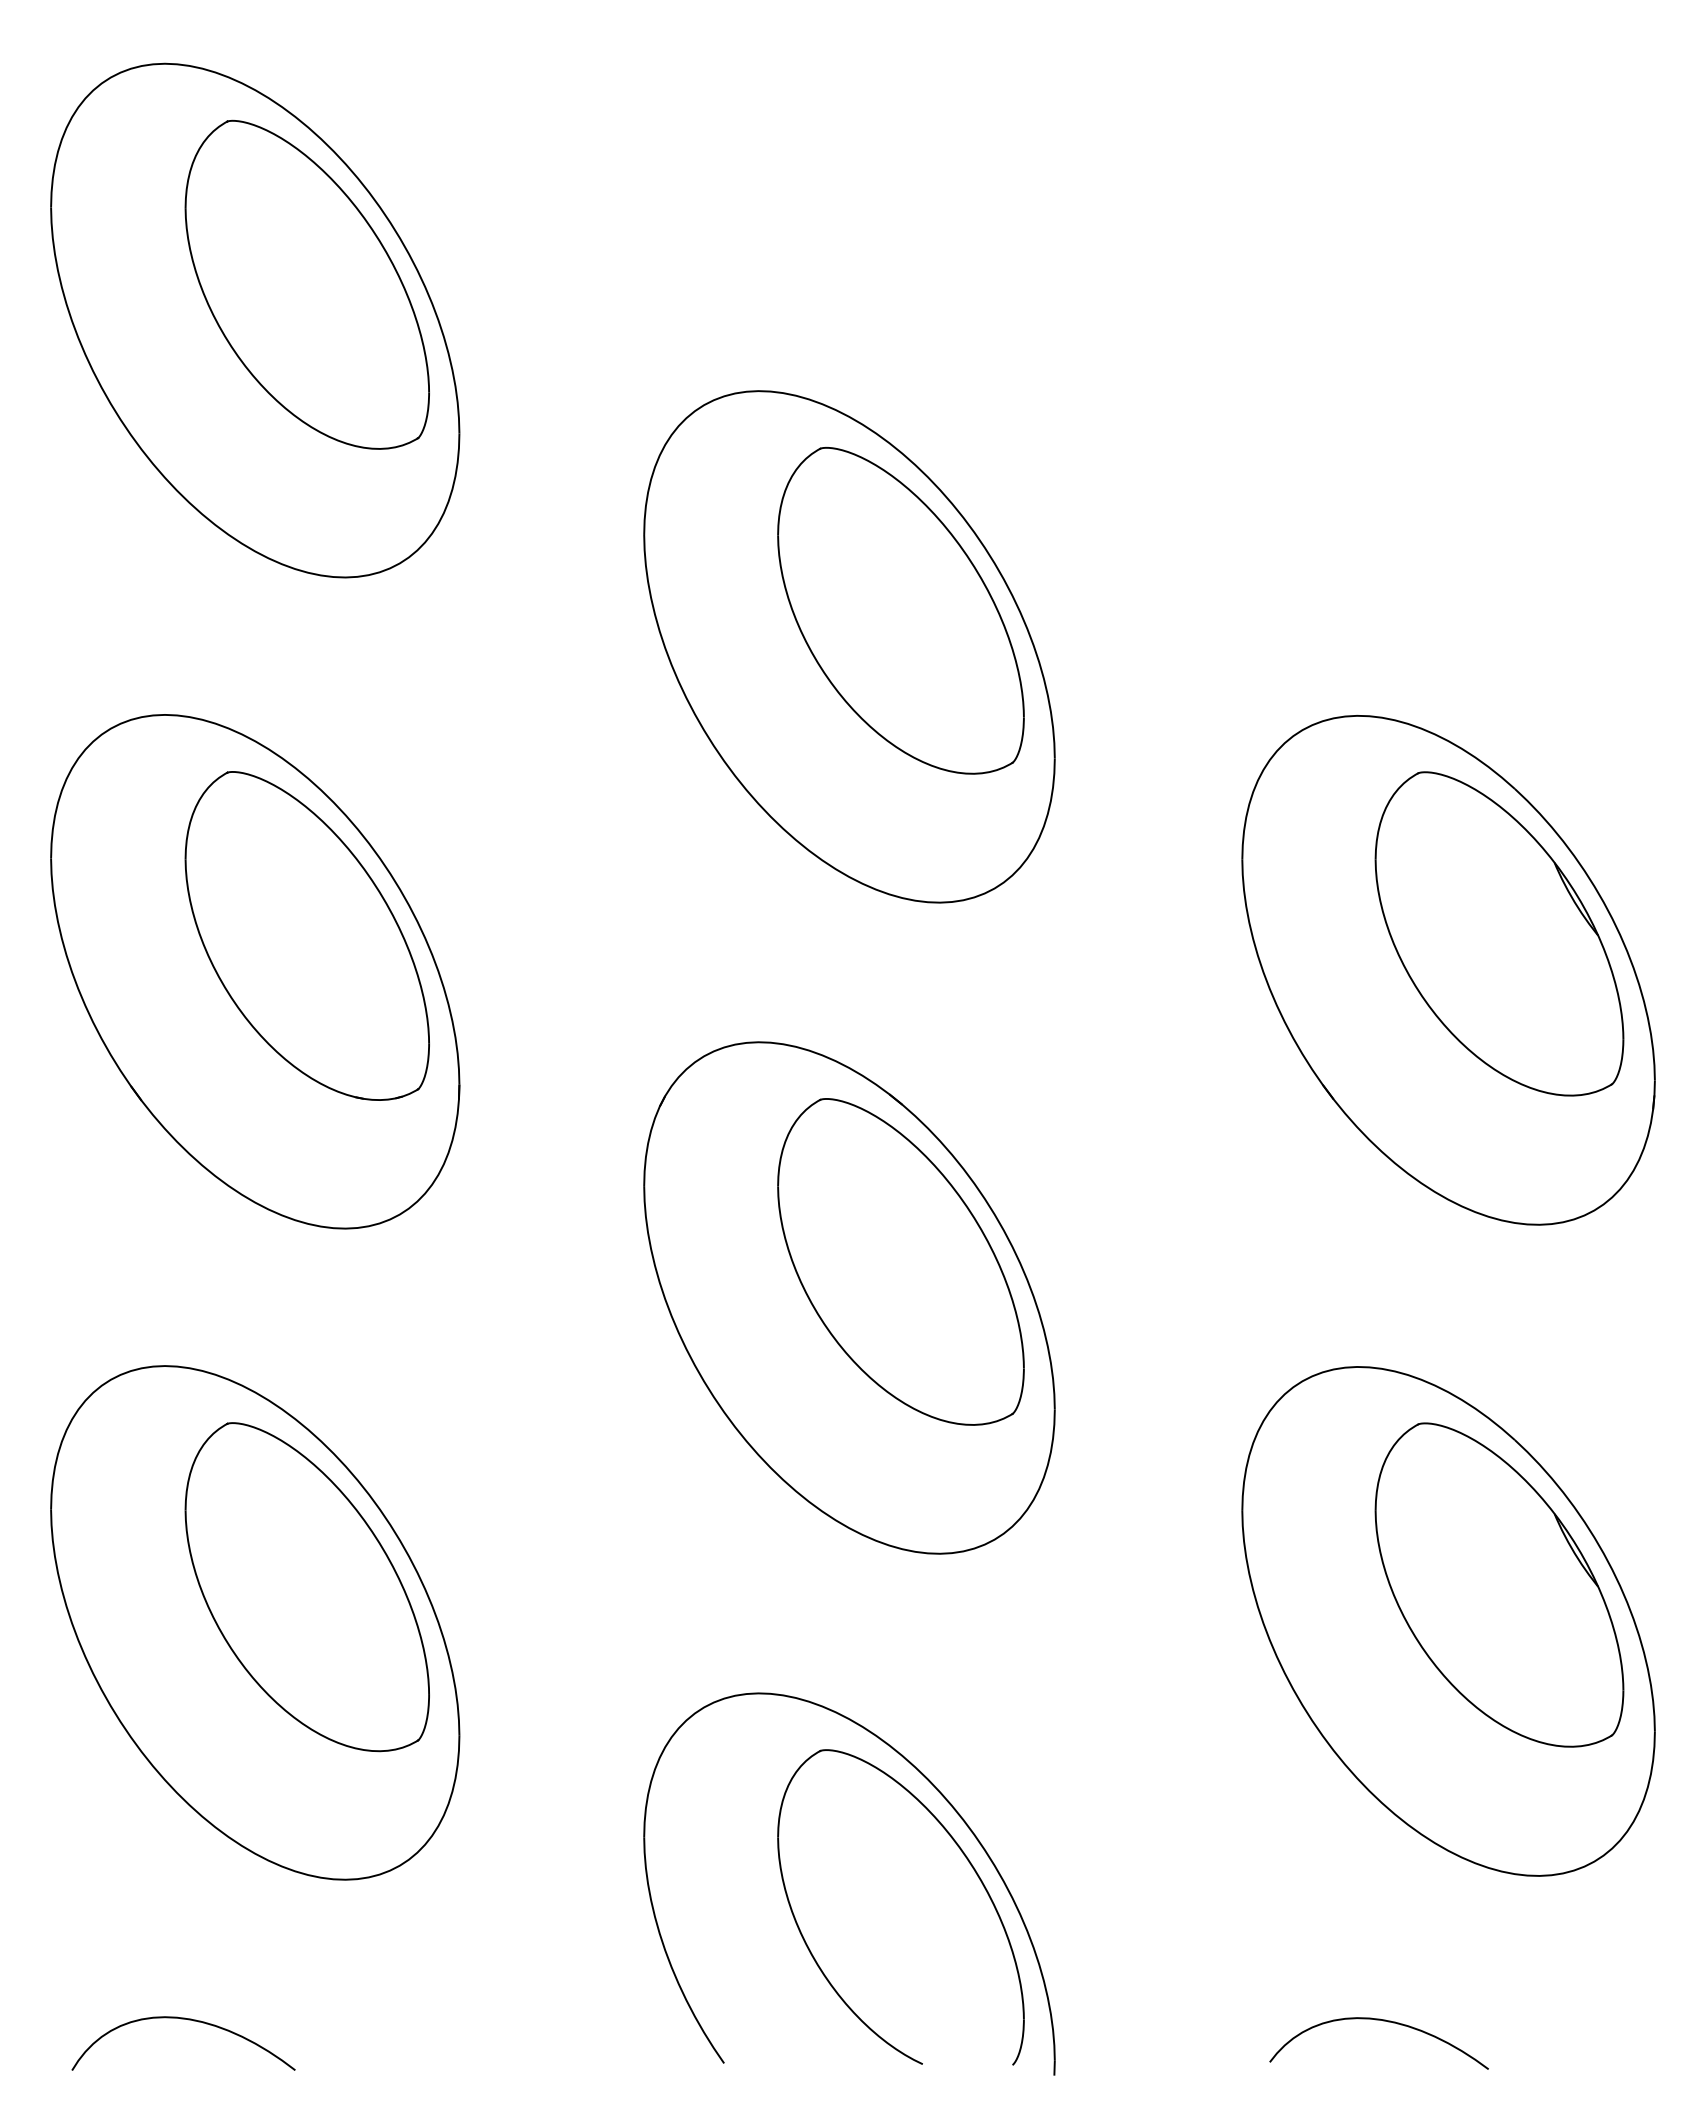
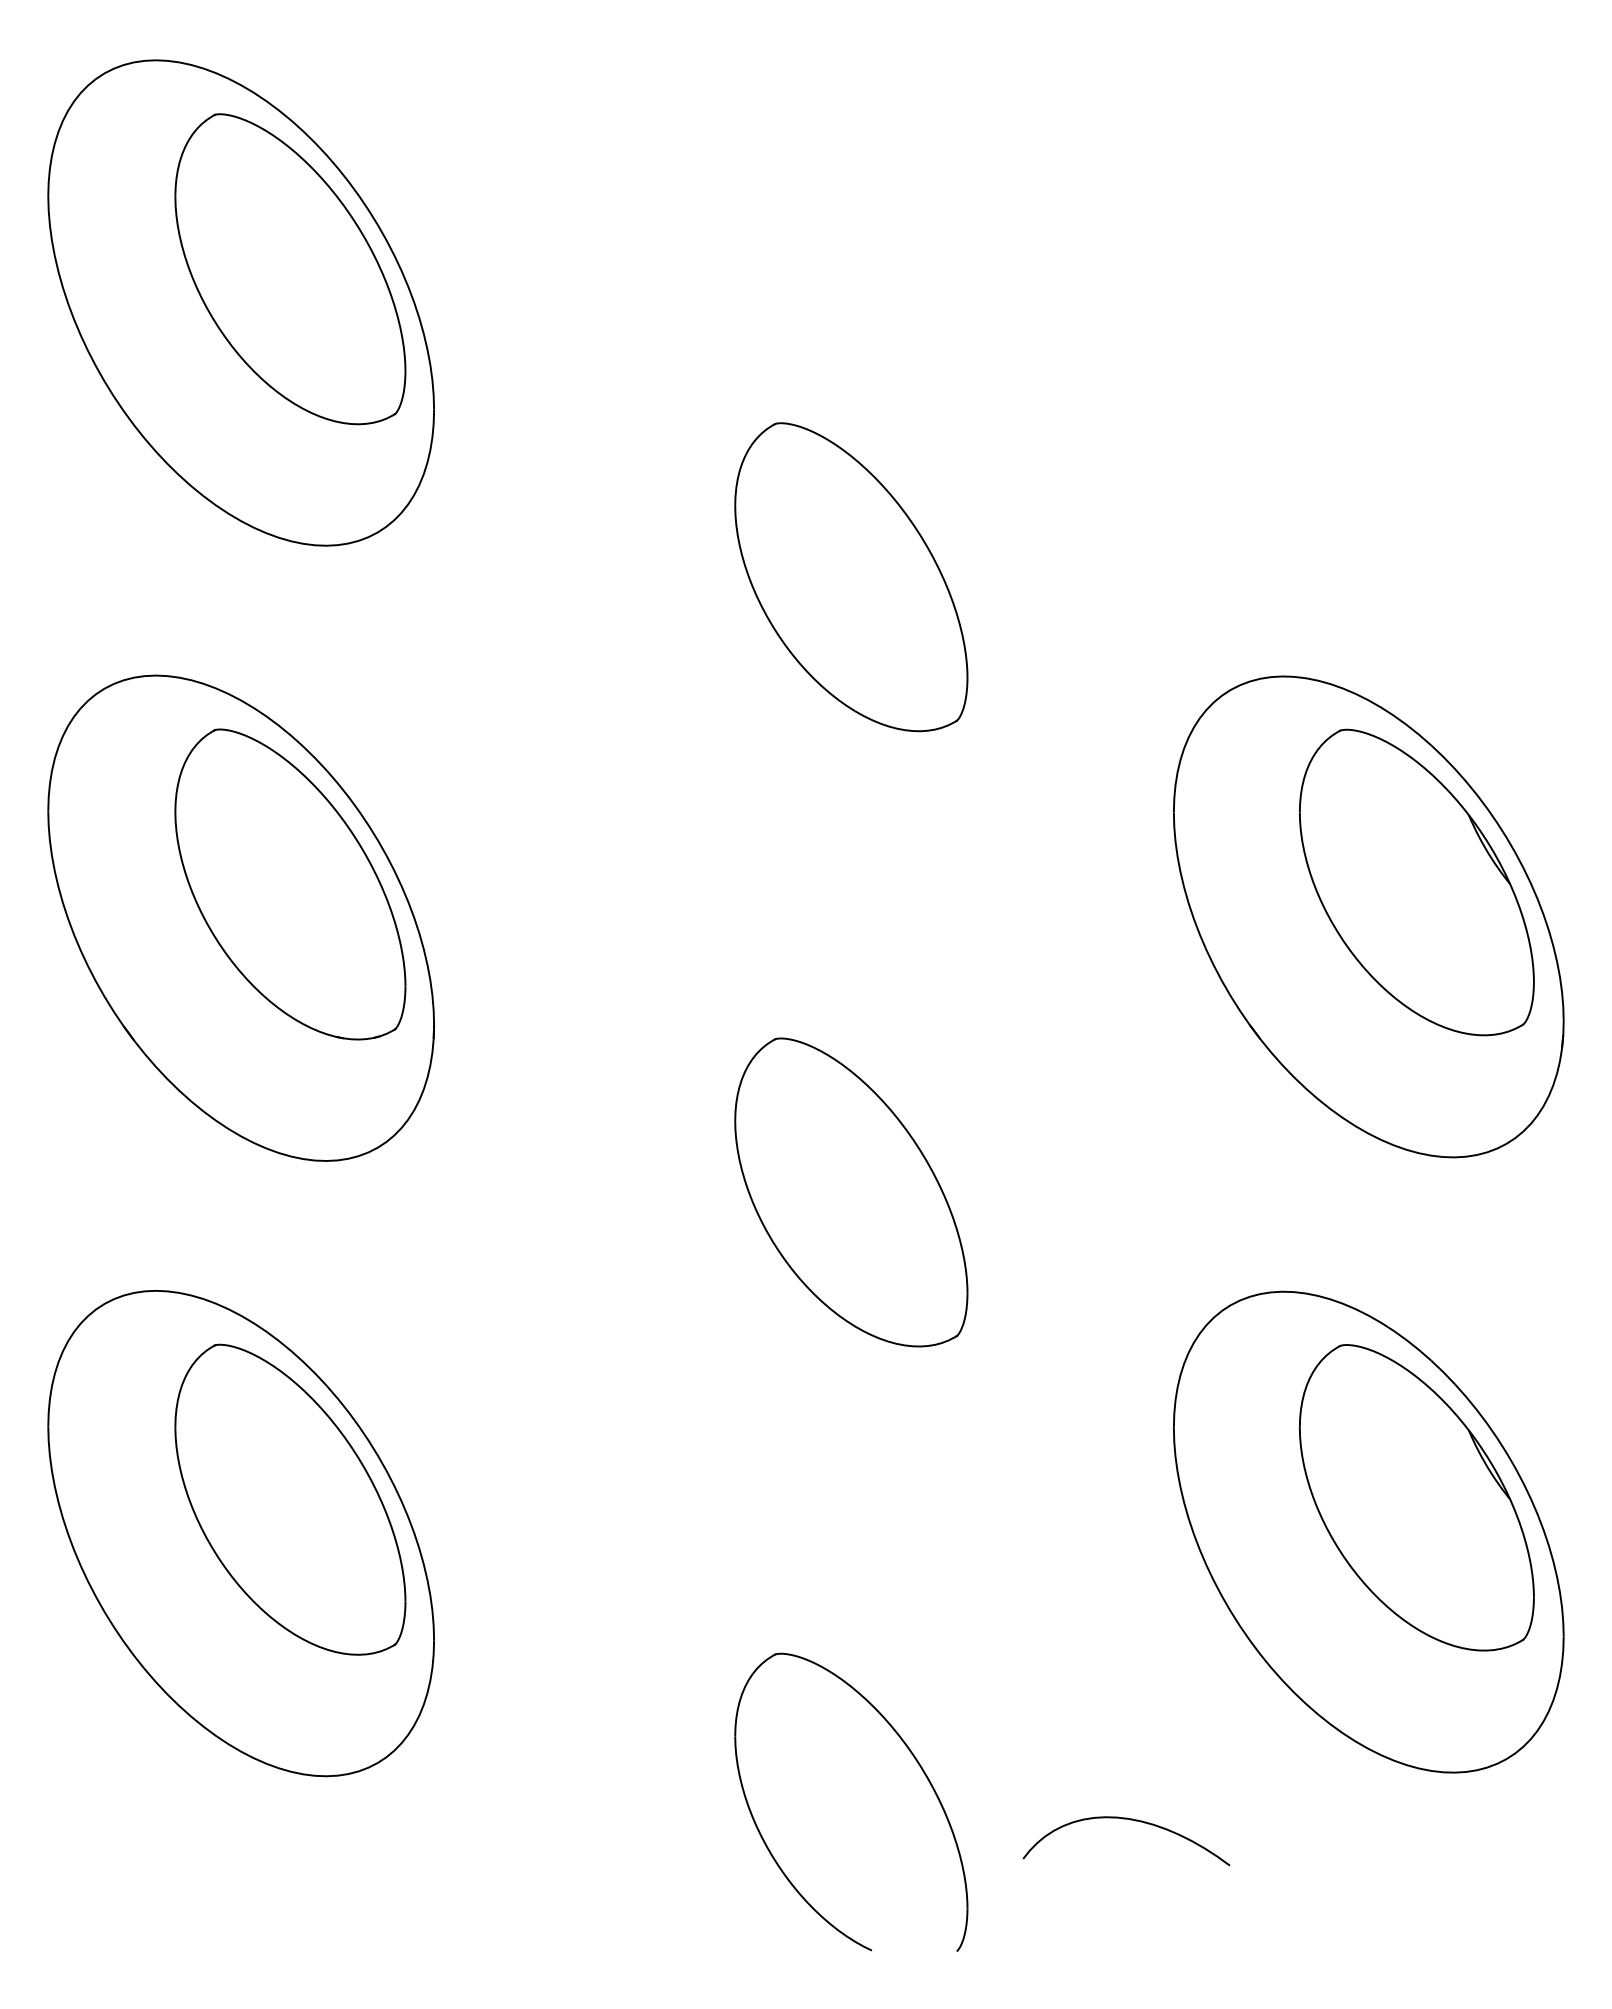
part: (849, 646) -> (802, 610), removed
part: (849, 1297) -> (802, 1226), removed
part: (946, 1801) -> (894, 1702), removed
curve: (188, 2020) -> (178, 1909), removed
curve: (1383, 2021) -> (1130, 1820), moved

